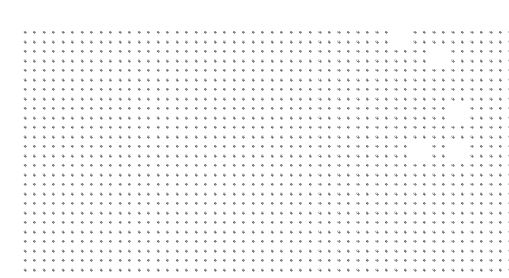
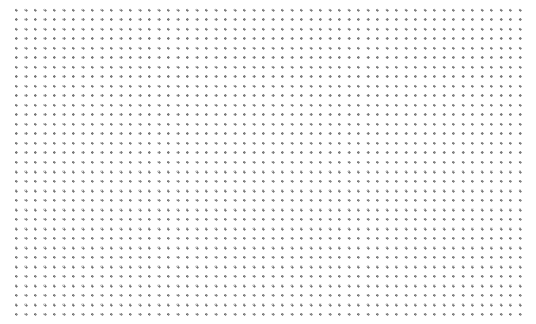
part: (400, 36) -> (391, 14), added
part: (438, 55) -> (429, 33), added
part: (457, 112) -> (448, 90), added
part: (419, 150) -> (410, 128), added
part: (457, 150) -> (448, 128), added

